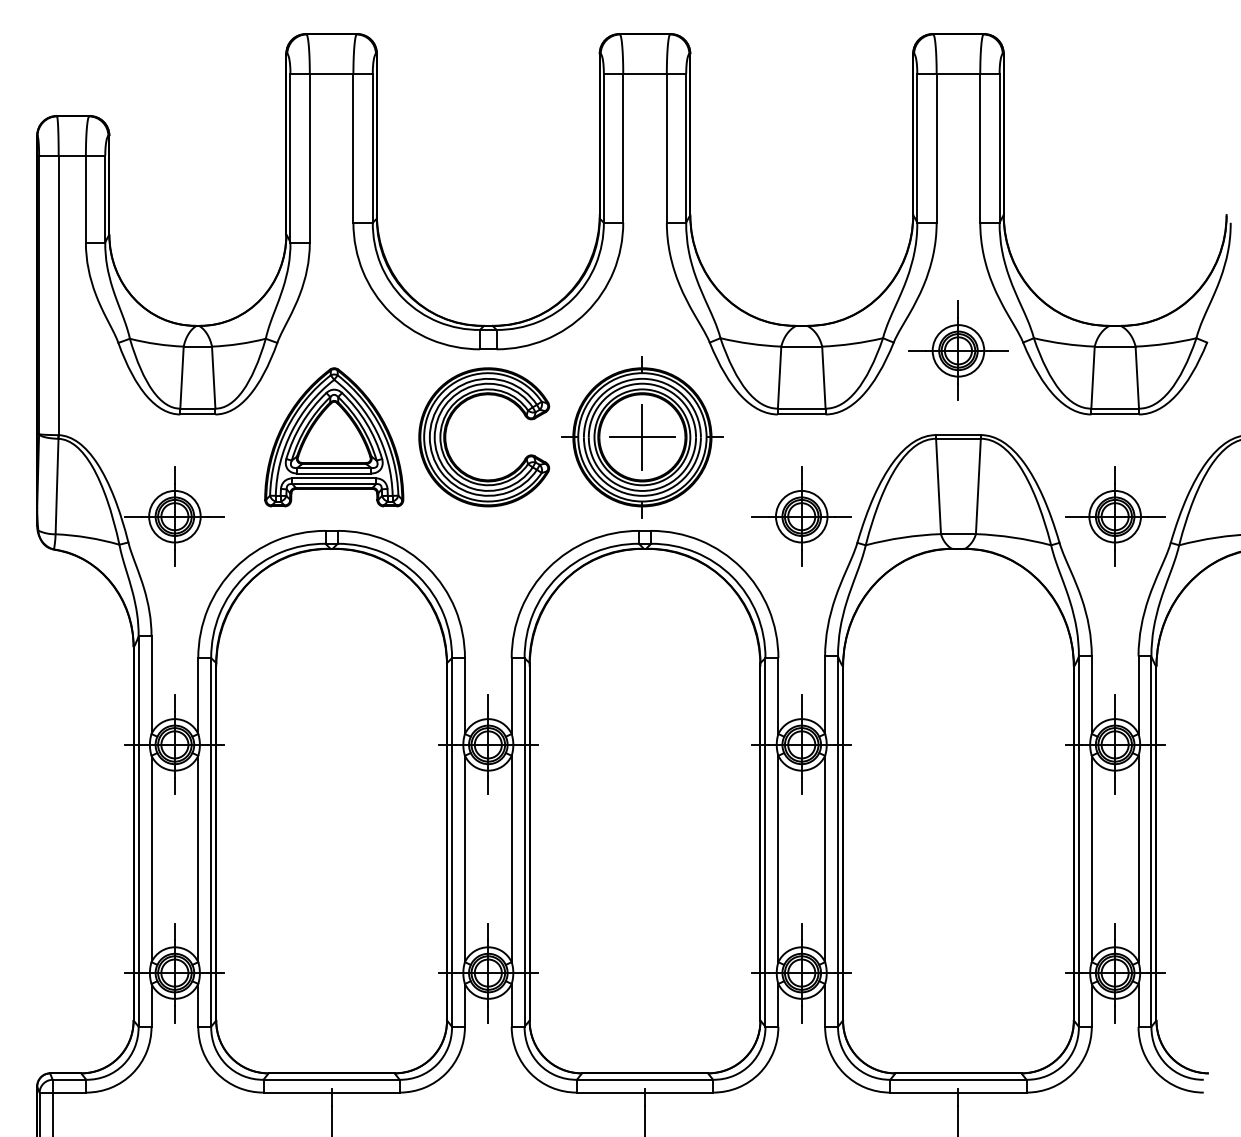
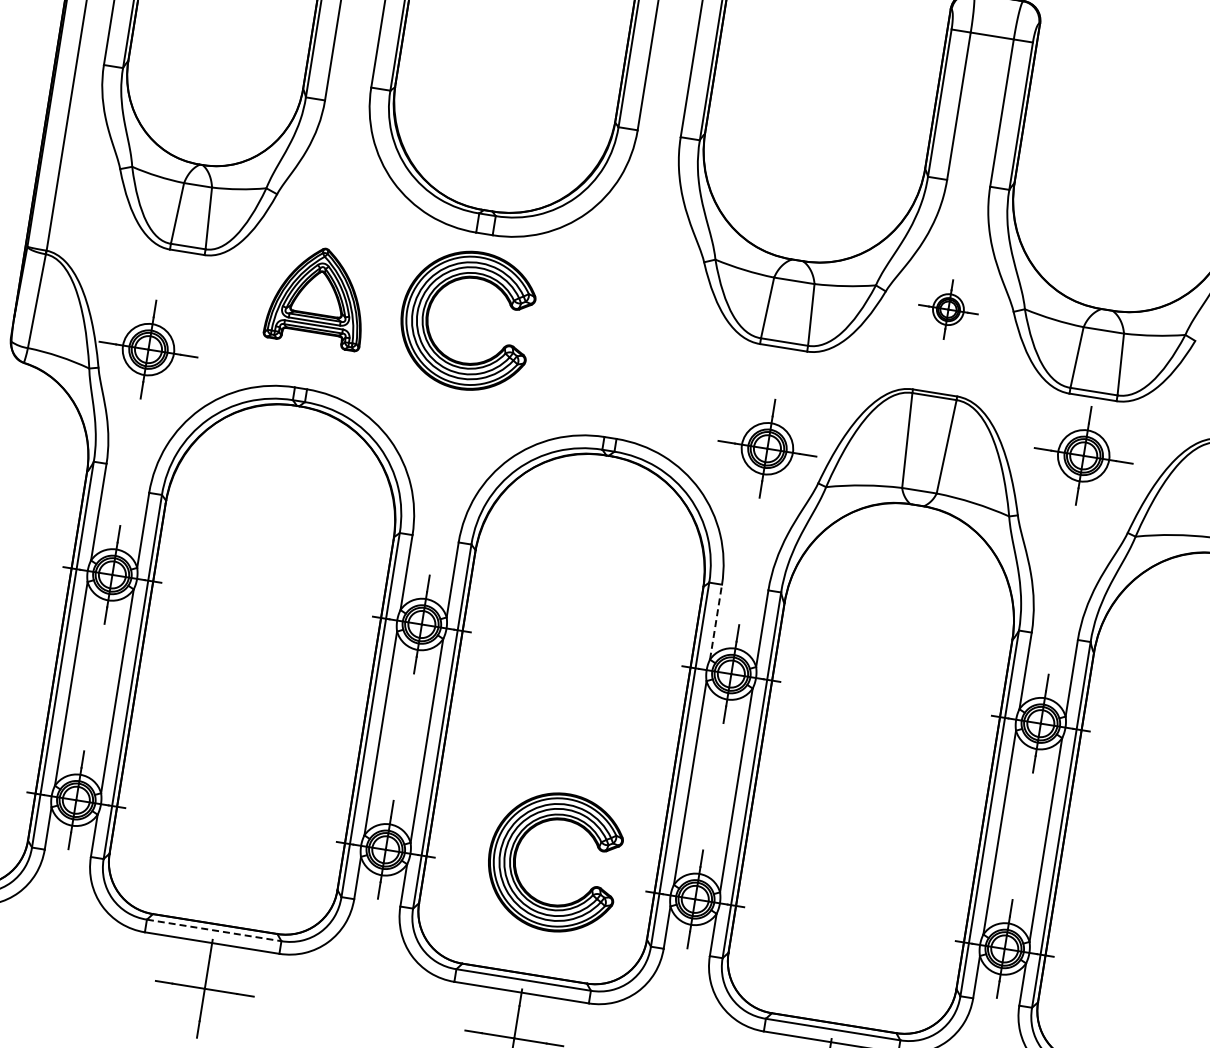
part: (958, 350) -> (948, 309), size x0.6
part: (334, 437) -> (318, 296), size x0.7
part: (642, 437) -> (622, 345), removed
part: (1115, 516) -> (1084, 455), moved
line: (778, 696) -> (716, 622), solid -> dashed
part: (619, 966) -> (516, 864), added
line: (332, 1079) -> (215, 930), solid -> dashed

